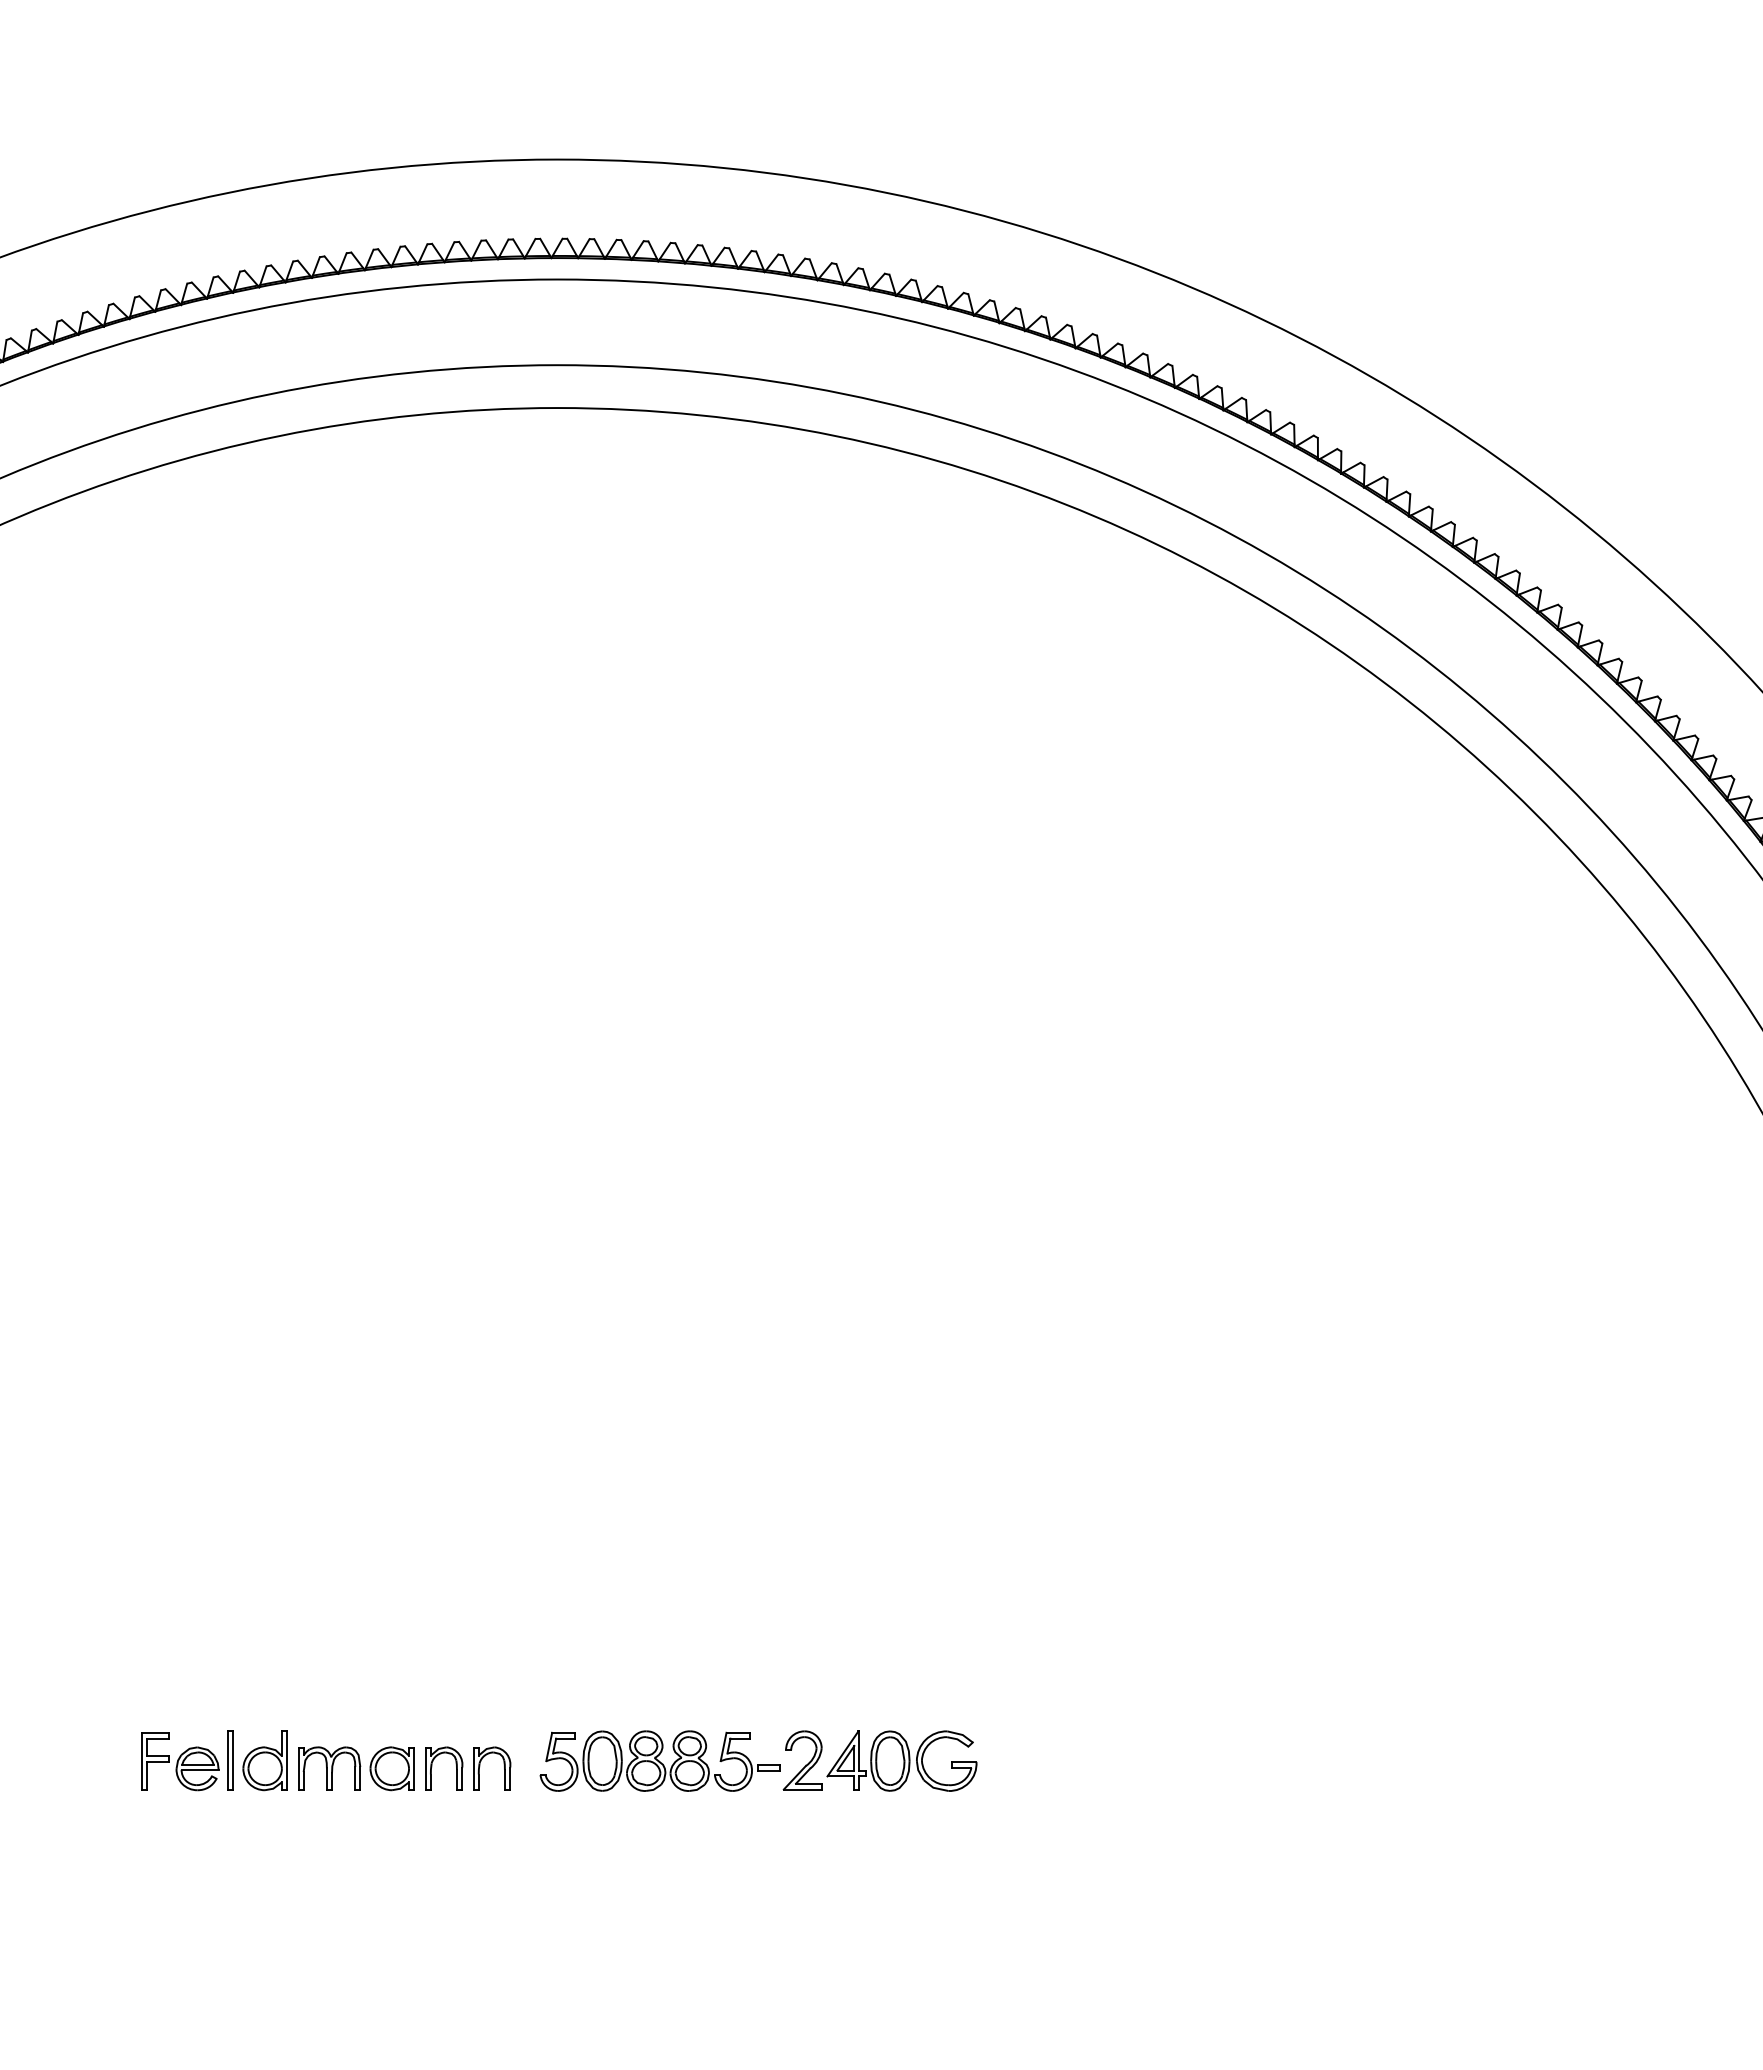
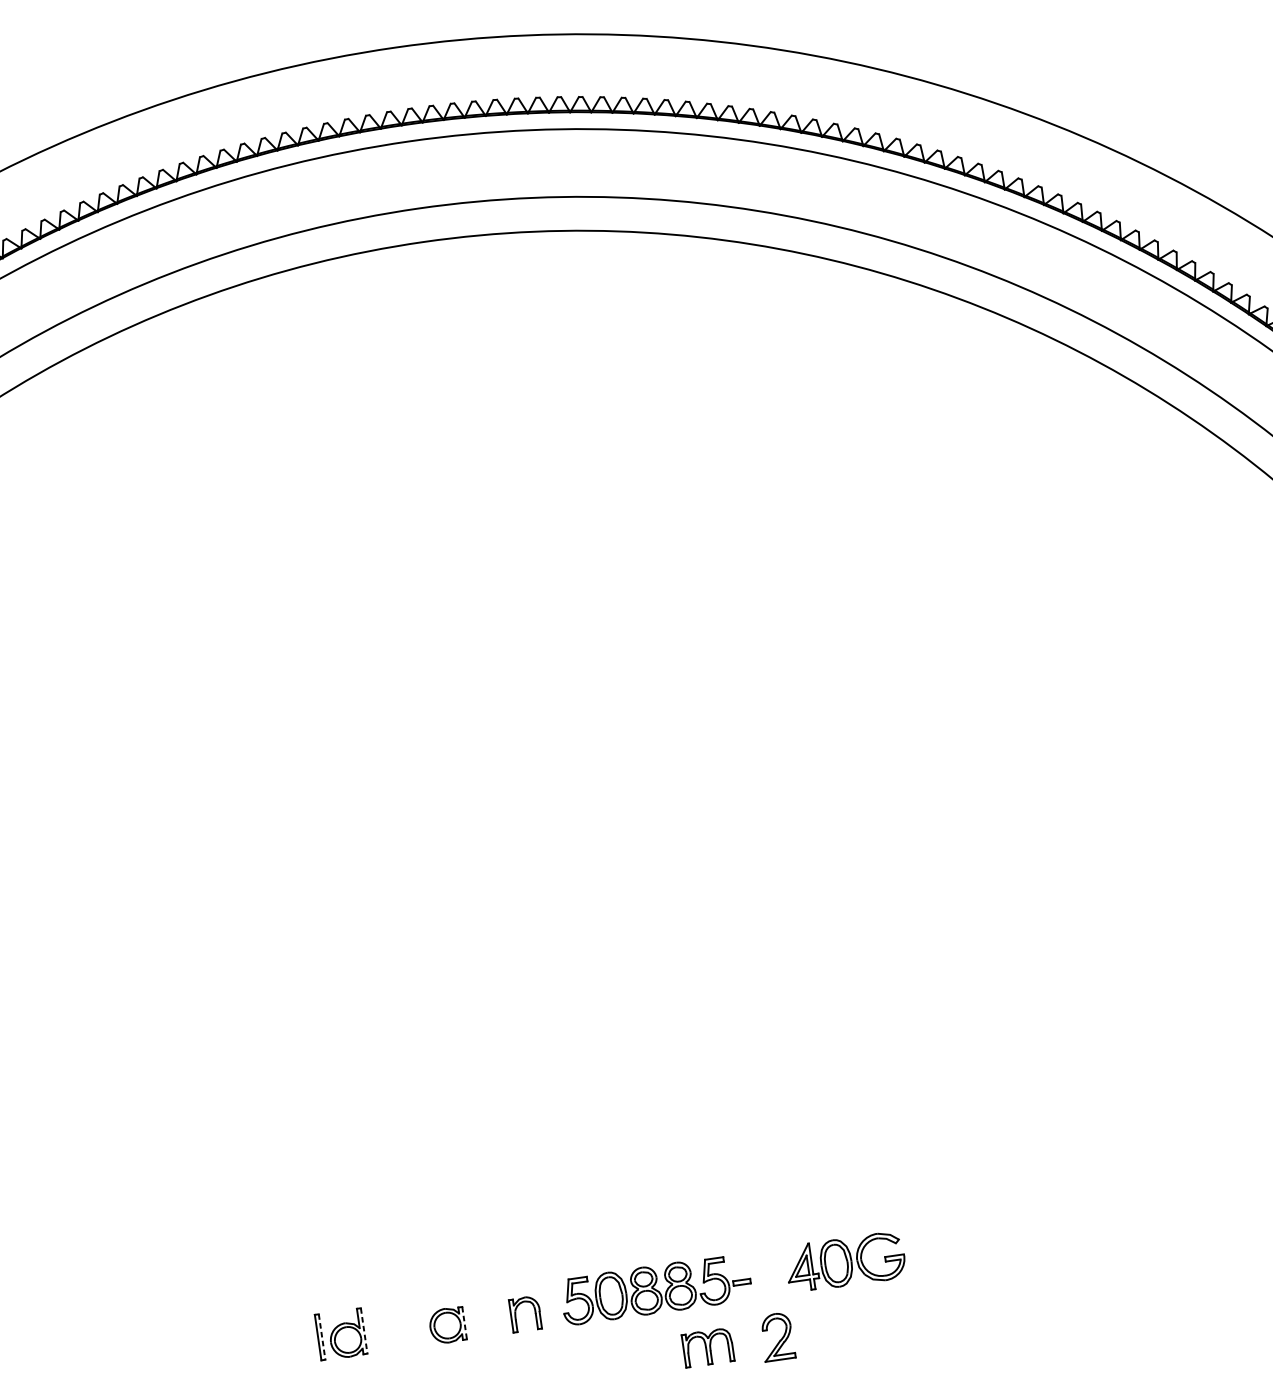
line: (233, 1760) -> (322, 1337), solid -> dashed
line: (286, 1760) -> (363, 1331), solid -> dashed
part: (802, 1760) -> (776, 1337), moved
part: (180, 1761) -> (280, 1343), removed
part: (455, 1764) -> (496, 1315), removed
part: (329, 1768) -> (708, 1347), moved
line: (414, 1768) -> (464, 1322), solid -> dashed

